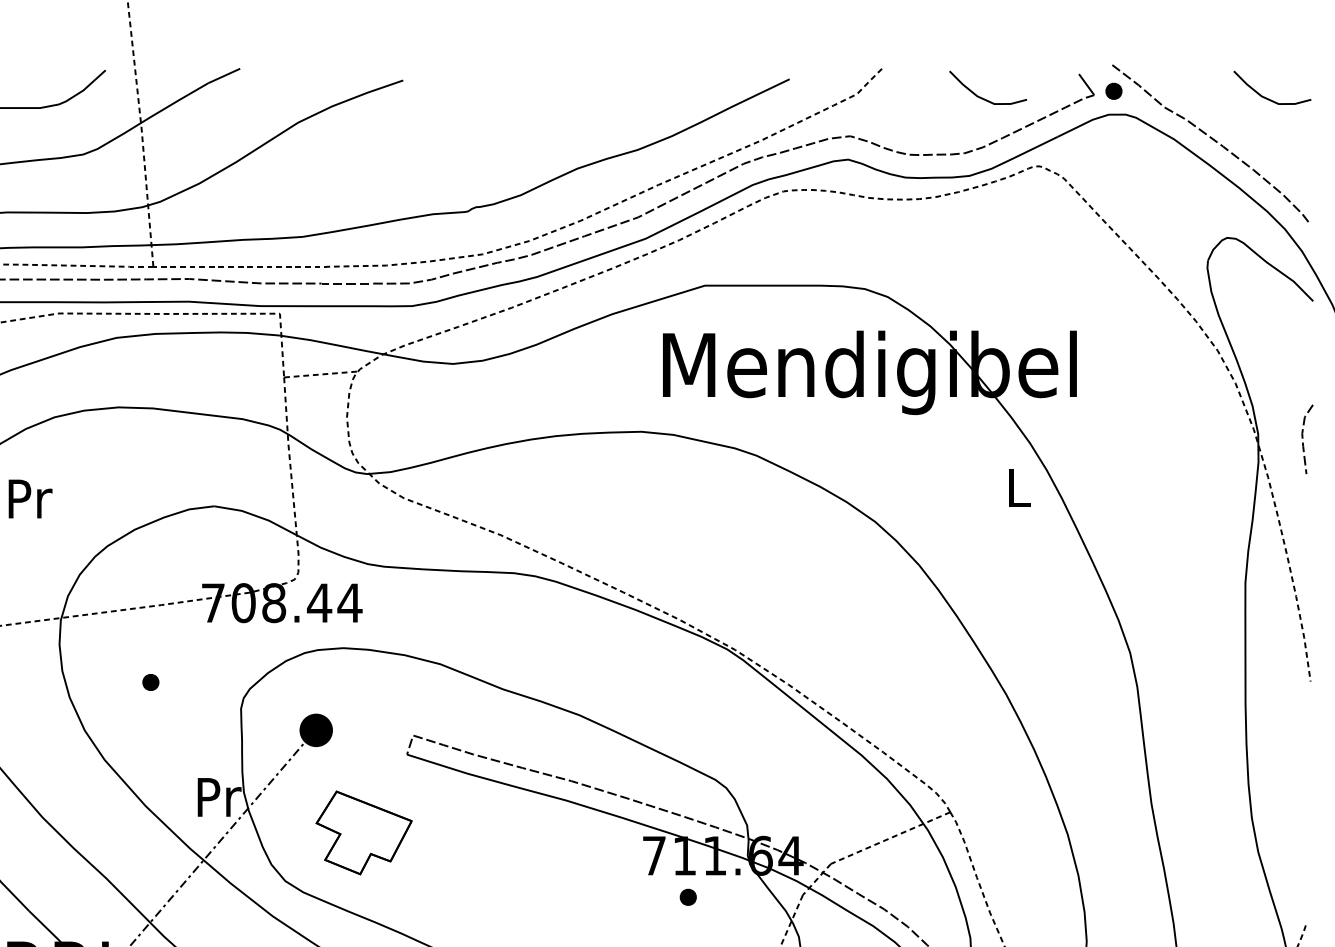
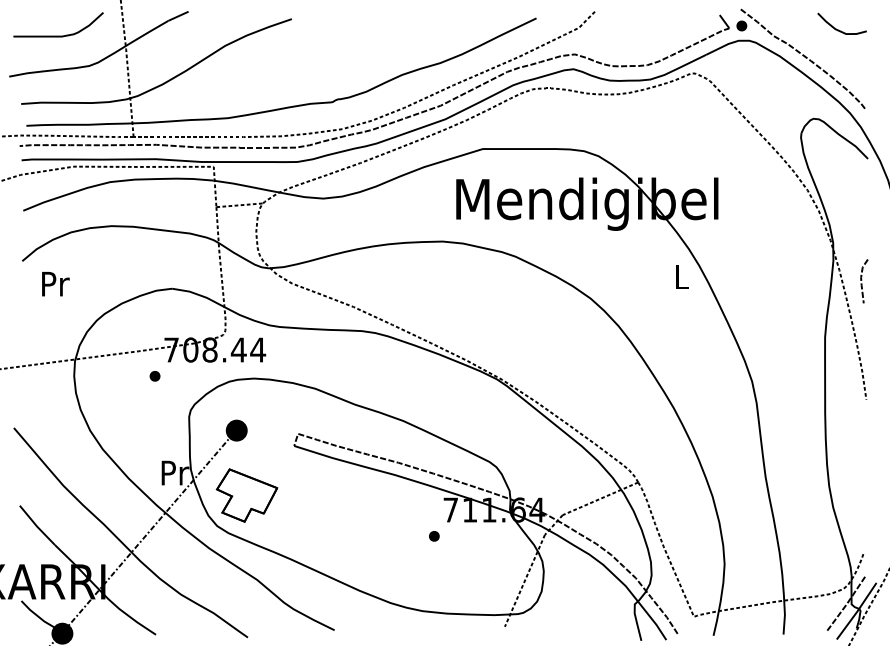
curve: (982, 96) -> (658, 29), removed
line: (1304, 437) -> (862, 280), moved
part: (150, 682) -> (154, 376), moved
part: (363, 832) -> (246, 495), moved
part: (688, 897) -> (434, 536), moved

